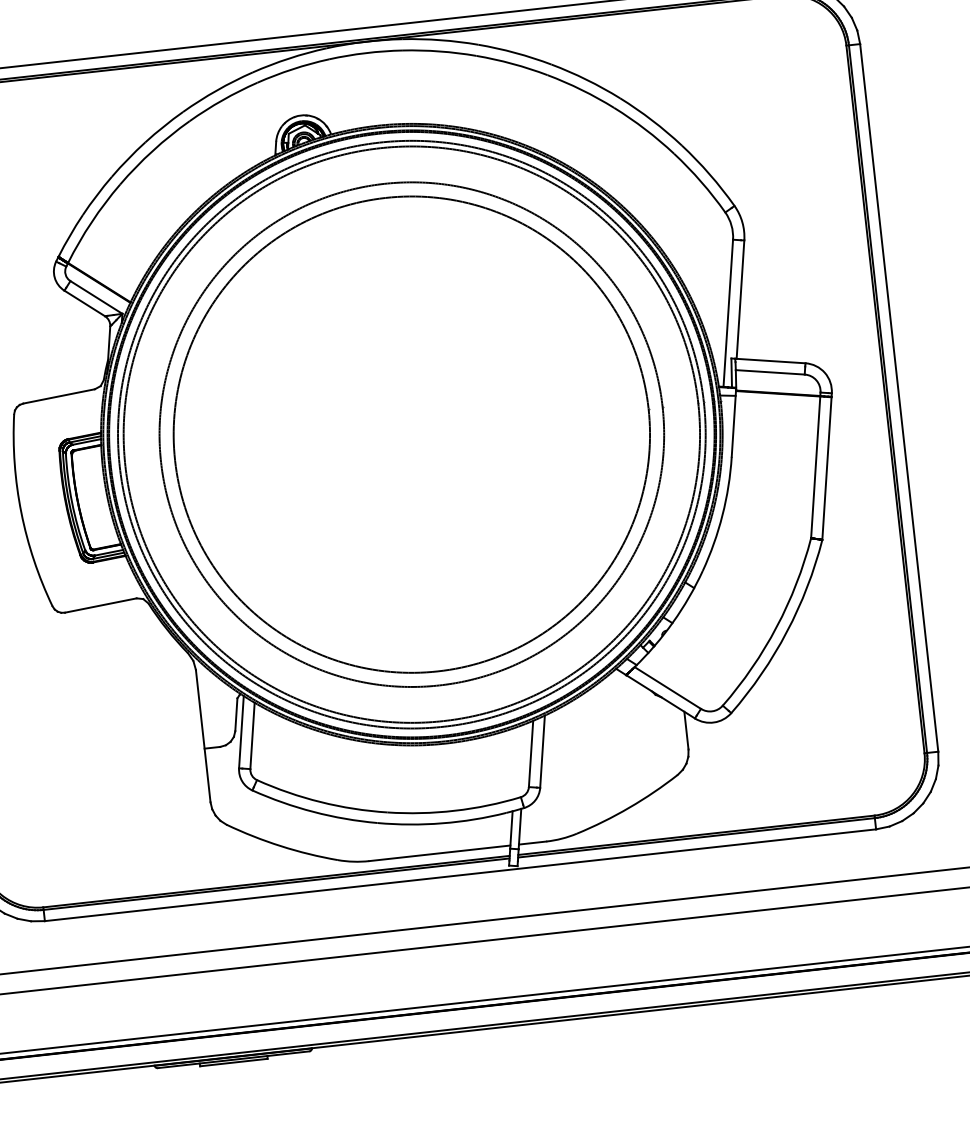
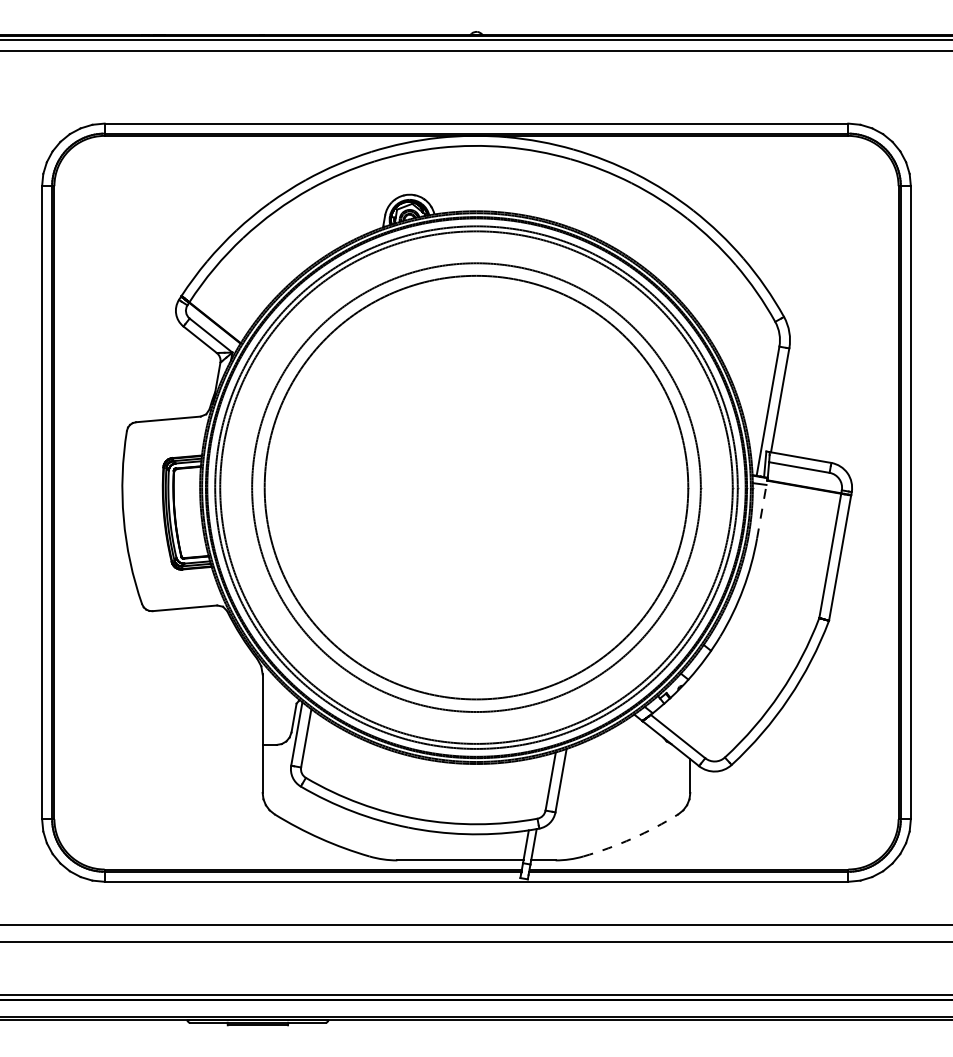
line: (734, 423) -> (762, 509), solid -> dashed
arc: (629, 807) -> (632, 838), solid -> dashed

